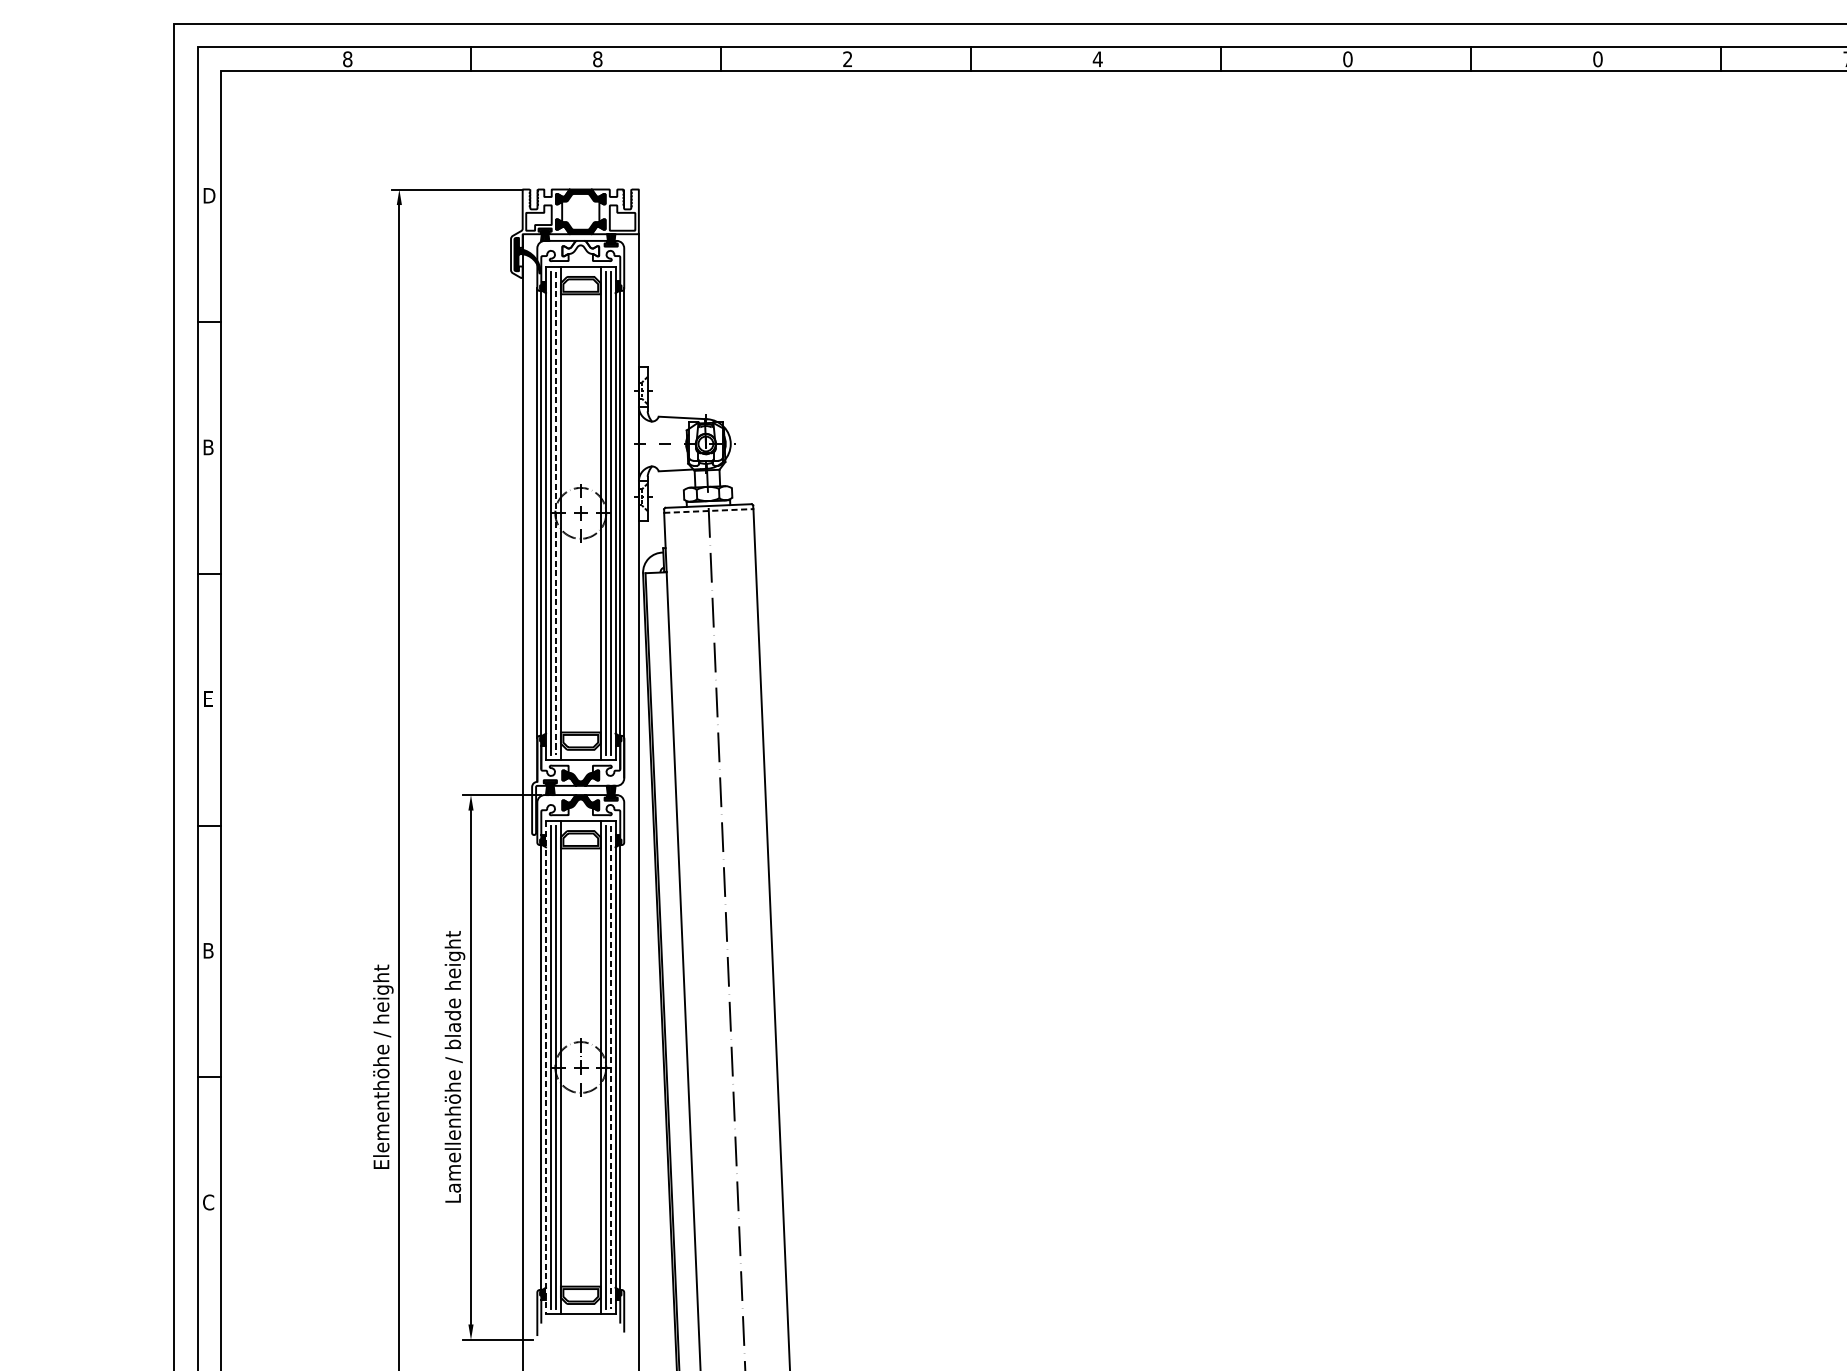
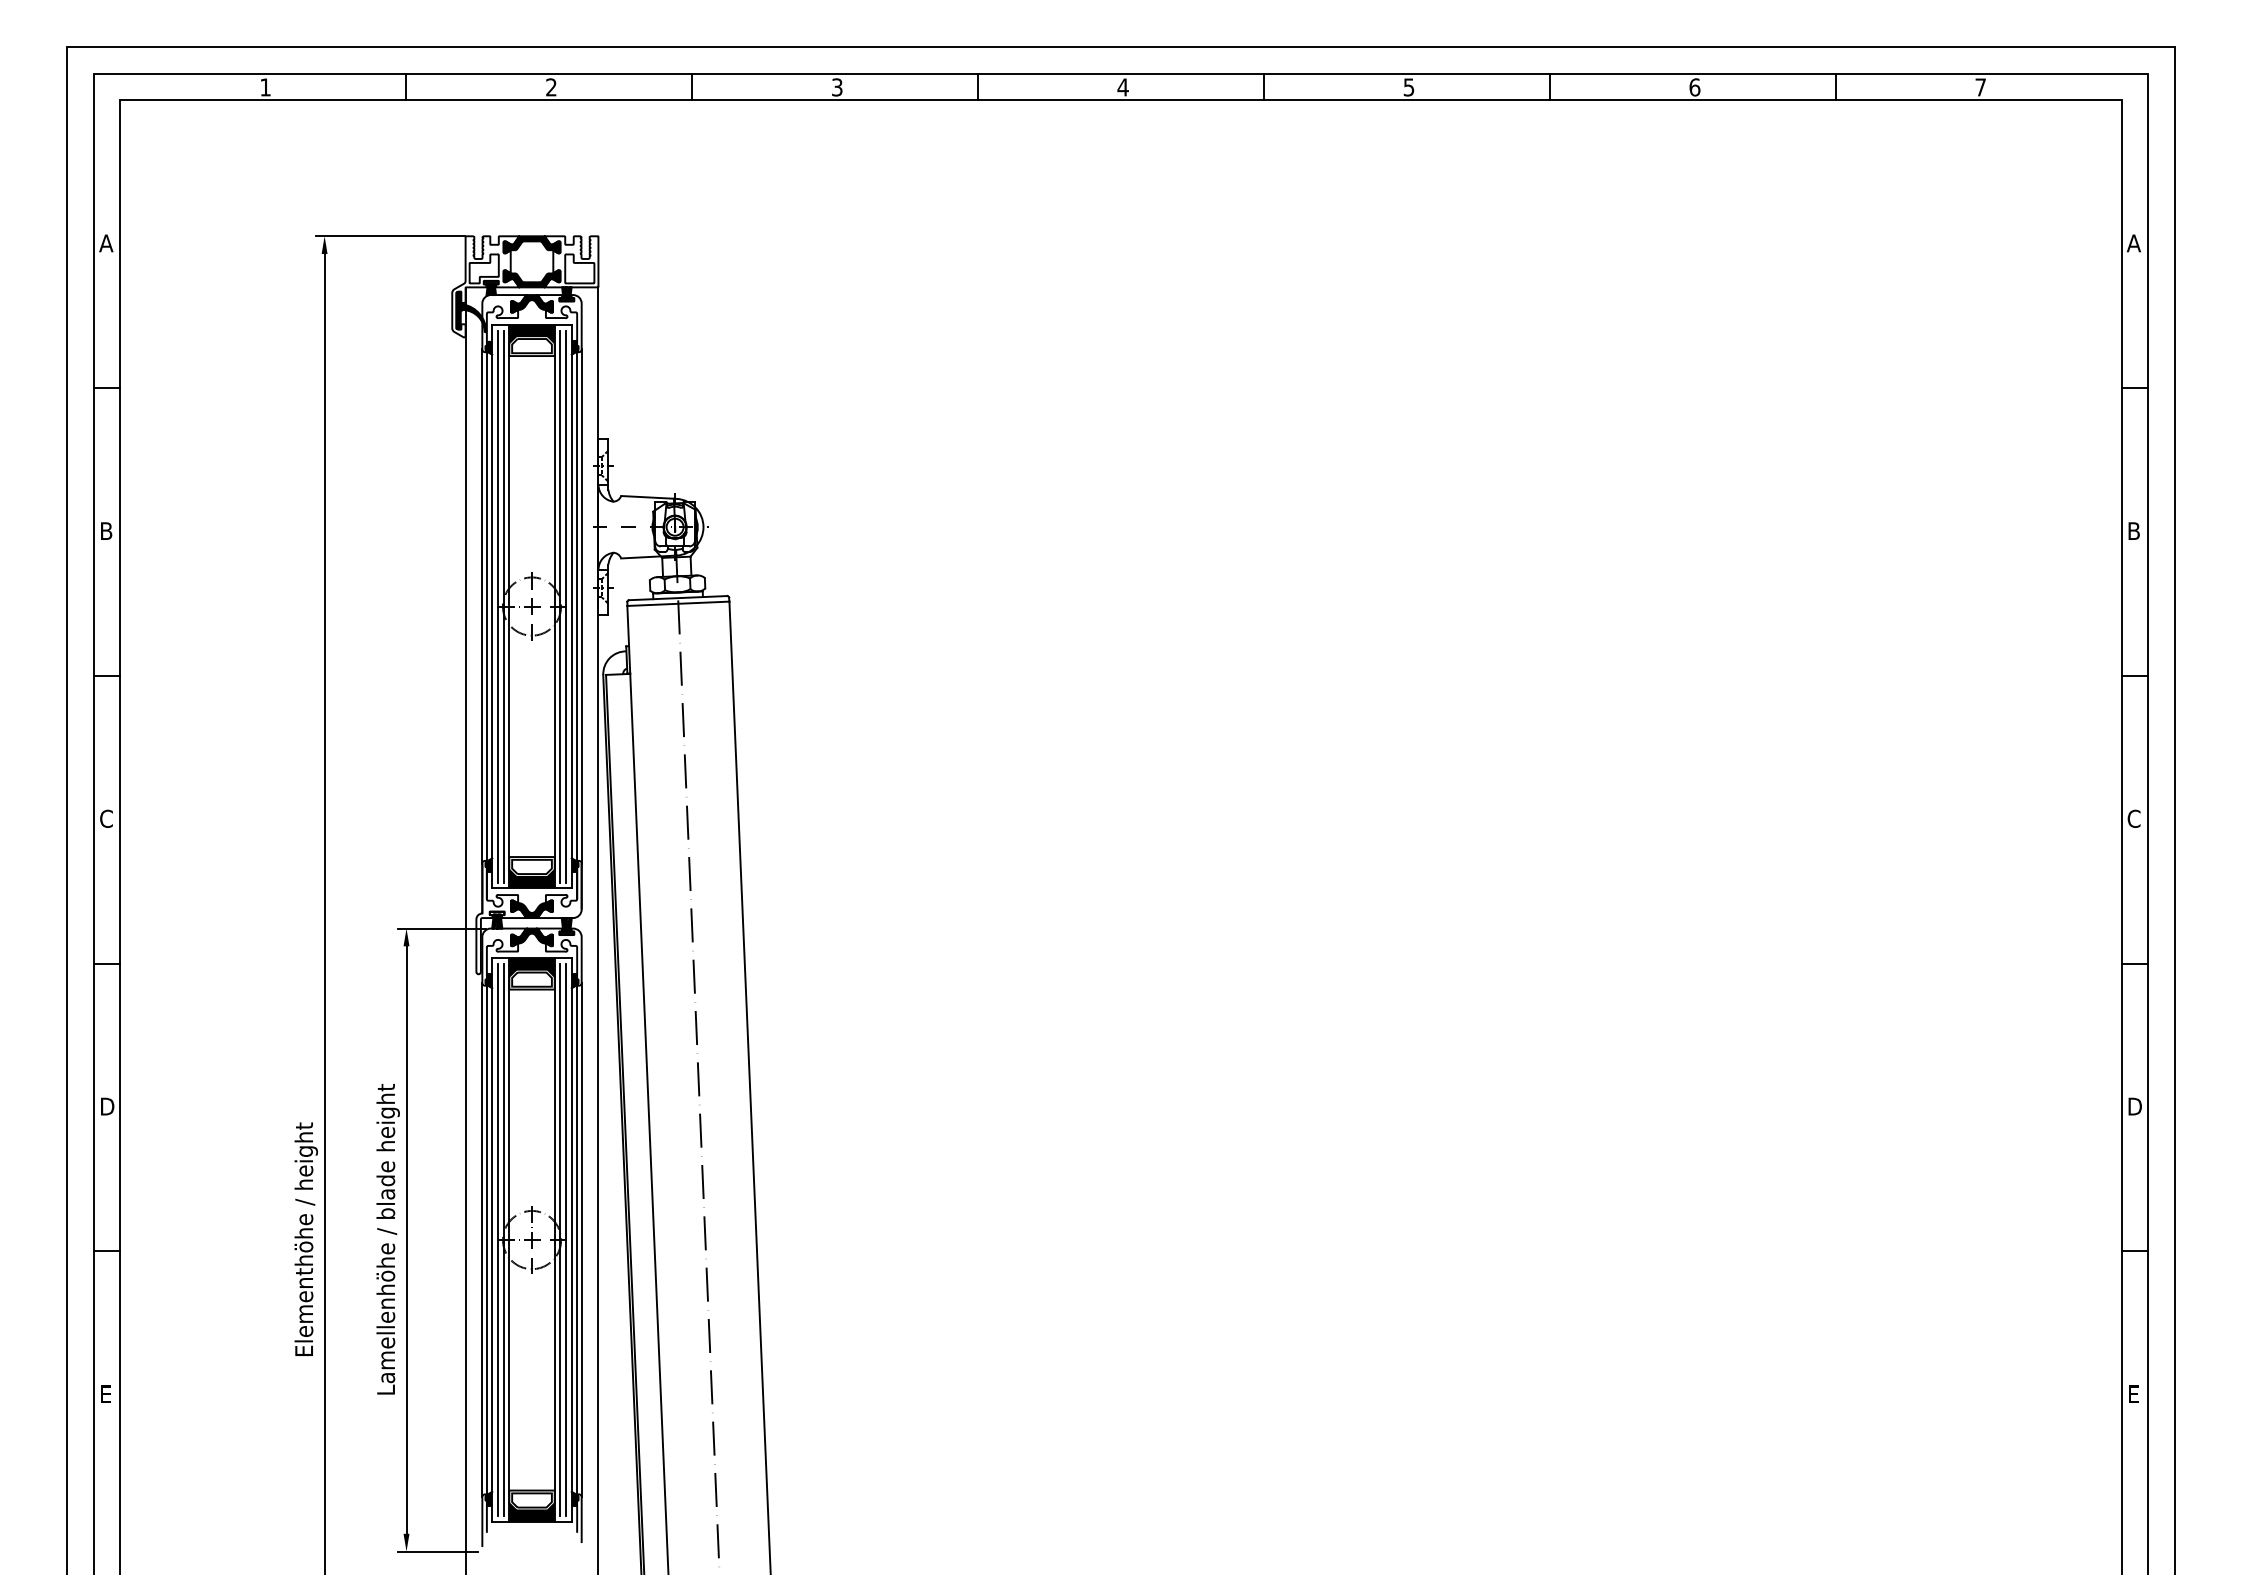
text: (347, 59) -> (265, 87), 8 -> 1
text: (597, 59) -> (551, 87), 8 -> 2
text: (847, 59) -> (837, 87), 2 -> 3
text: (1347, 59) -> (1408, 87), 0 -> 5
text: (1597, 59) -> (1694, 87), 0 -> 6
text: (208, 195) -> (106, 243), D -> A
fill: (581, 248) -> (532, 303), added
fill: (580, 274) -> (531, 333), added
line: (708, 510) -> (678, 603), dashed -> solid
line: (555, 514) -> (503, 607), dashed -> solid
text: (208, 698) -> (106, 818), E -> C
fill: (580, 751) -> (531, 878), added
fill: (580, 829) -> (531, 967), added
text: (210, 950) -> (108, 1106), B -> D
line: (537, 1067) -> (482, 1239), added
line: (546, 1067) -> (492, 1240), dashed -> solid
line: (610, 1067) -> (566, 1240), dashed -> solid
line: (624, 1067) -> (581, 1239), added
text: (208, 1202) -> (106, 1394), C -> E
fill: (580, 1305) -> (531, 1512), added

